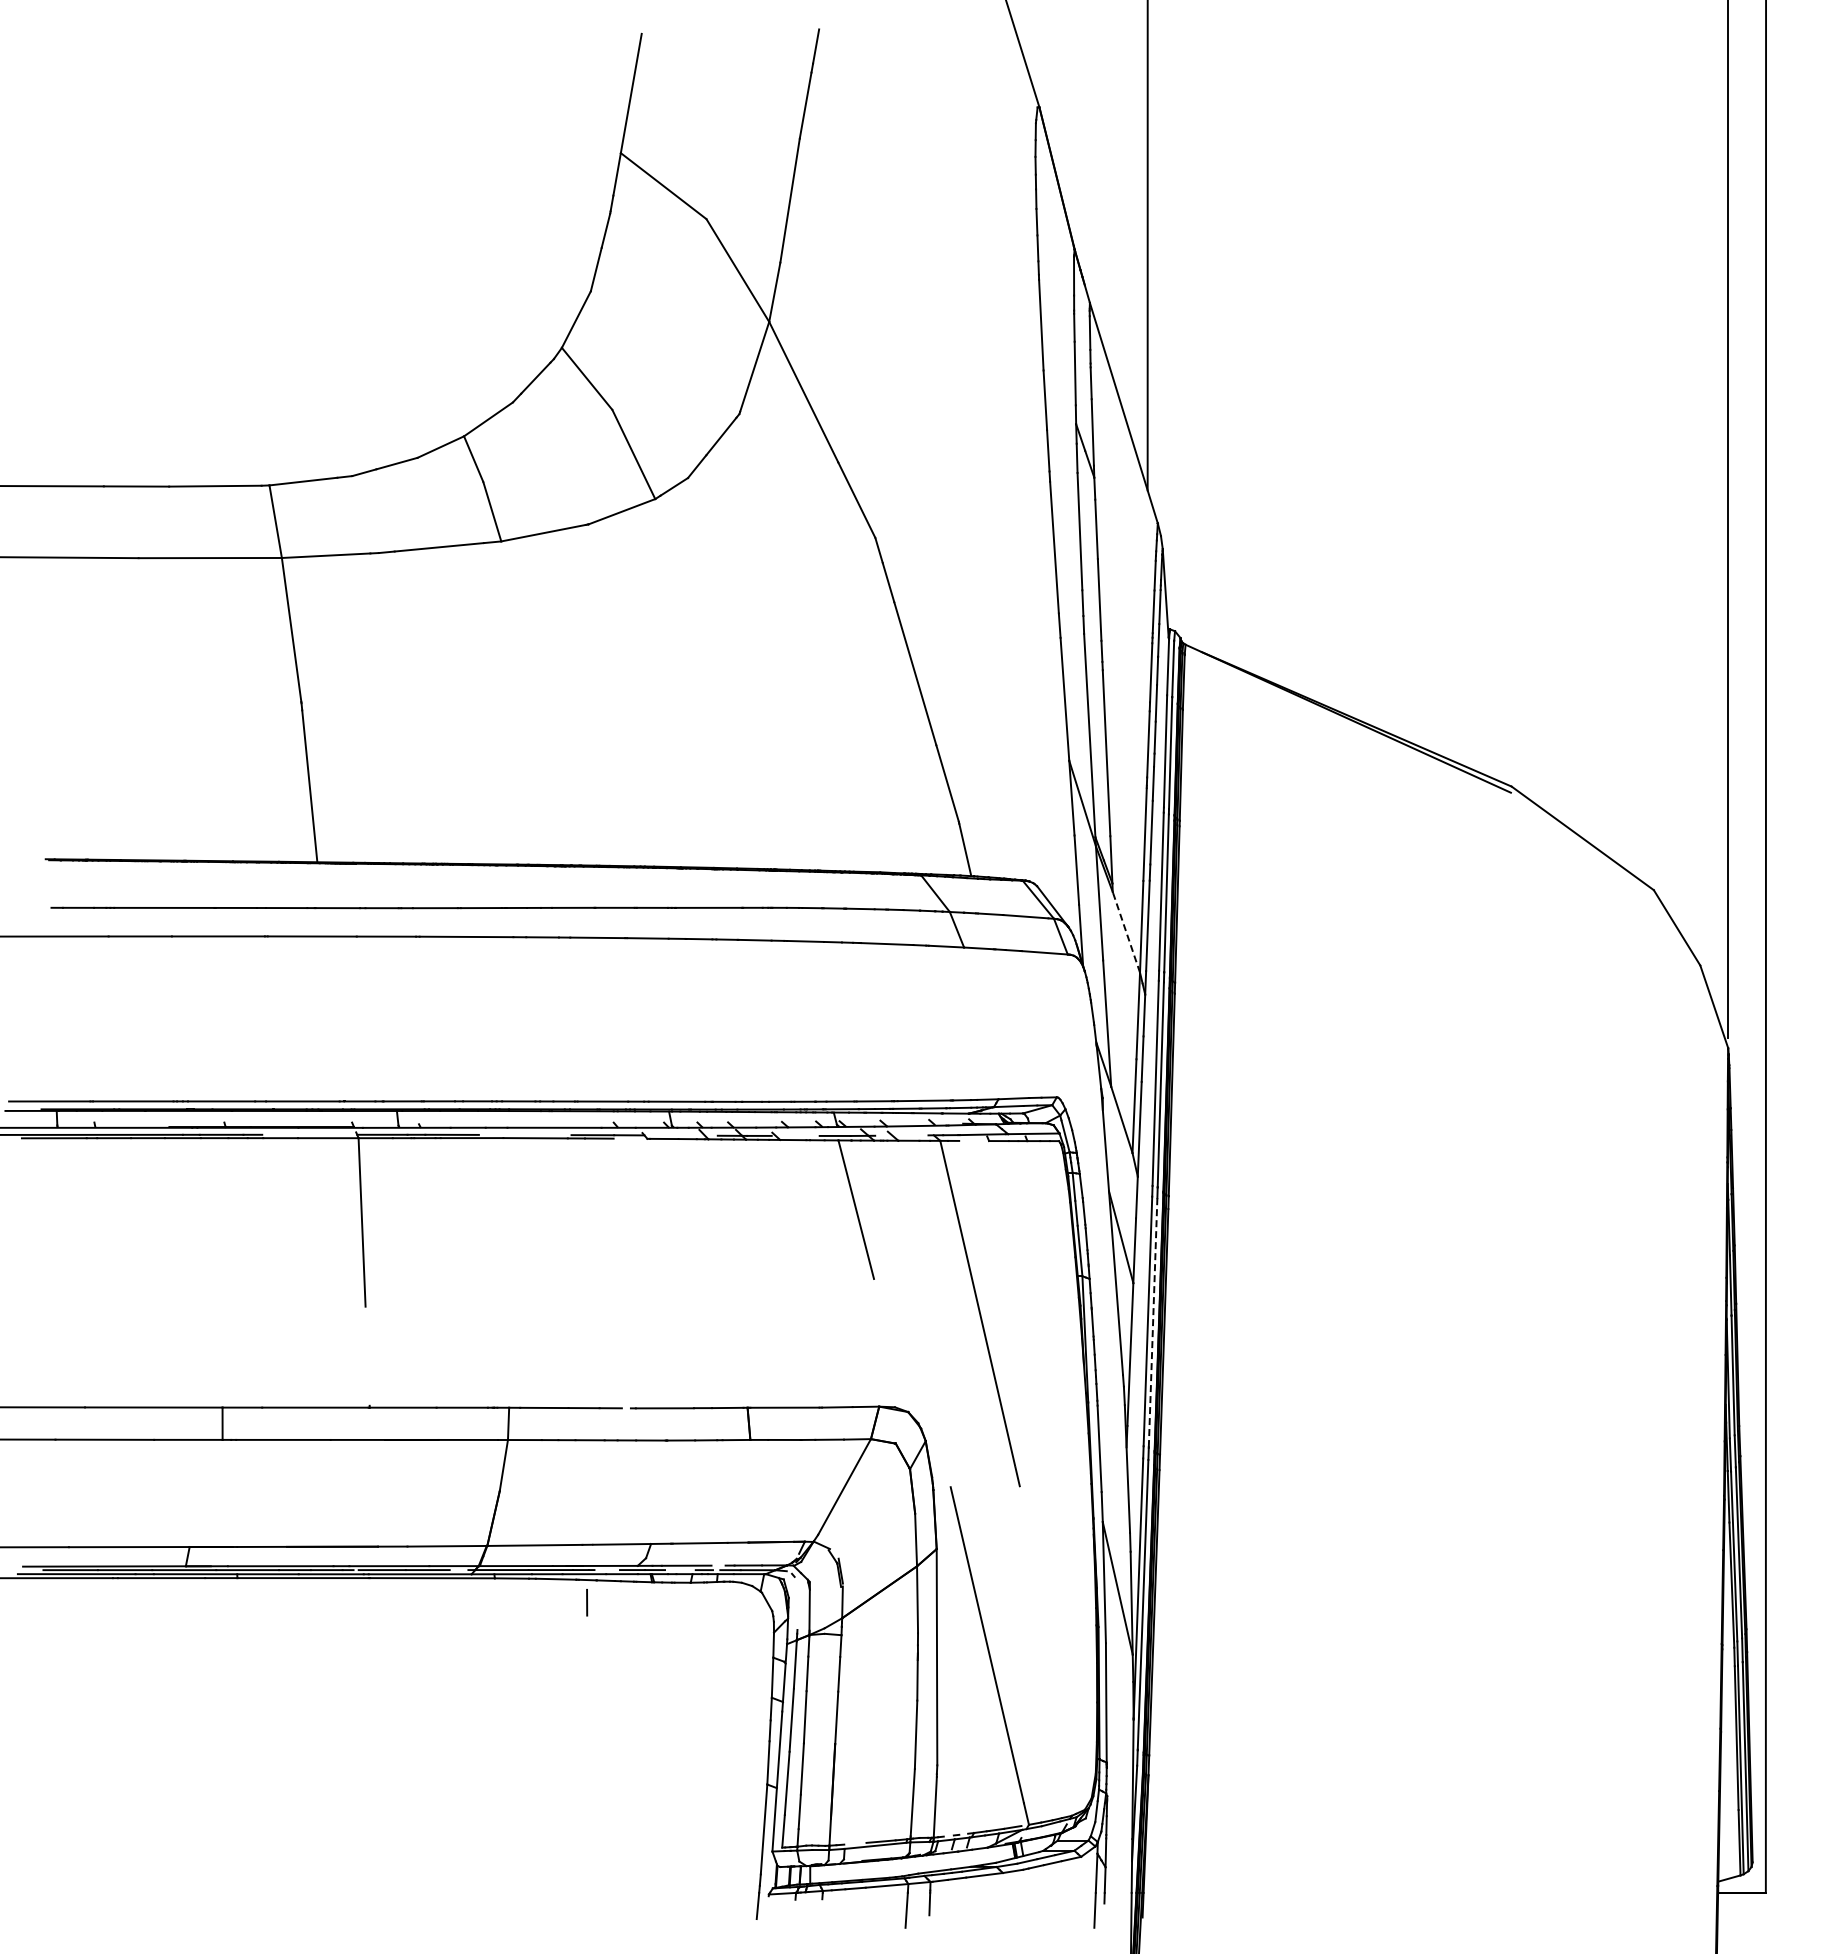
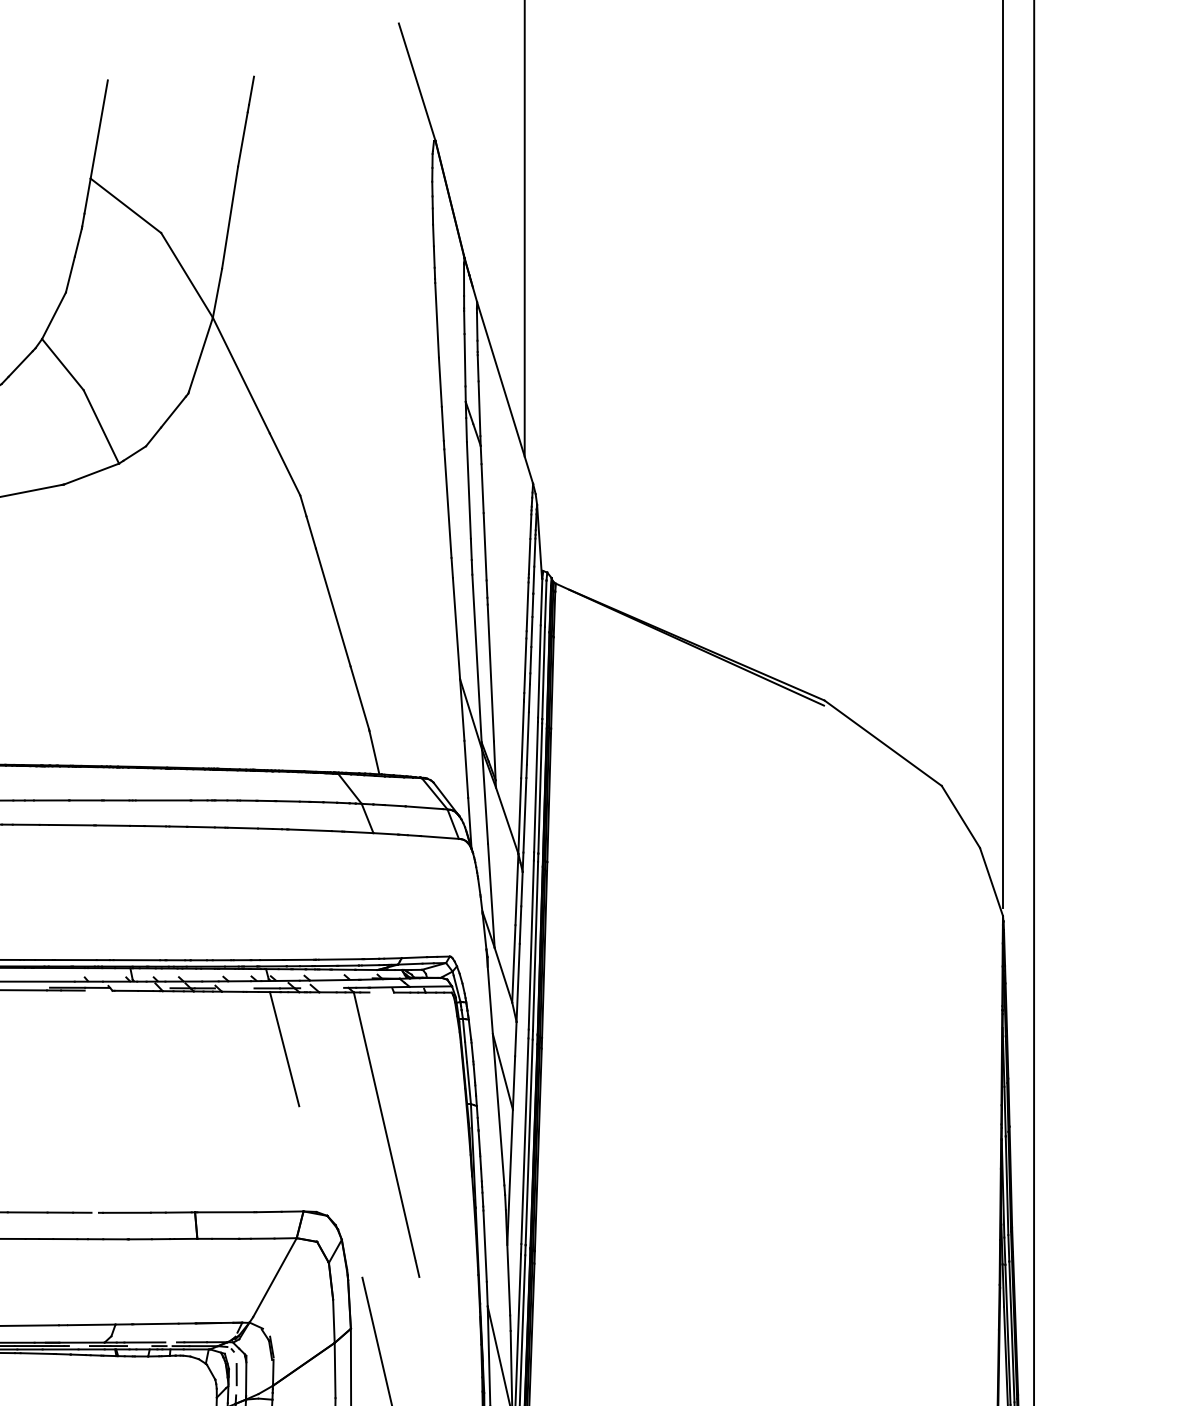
line: (1126, 932) -> (507, 820), dashed -> solid
line: (1153, 1322) -> (529, 1142), dashed -> solid
line: (587, 1602) -> (237, 1374), moved

